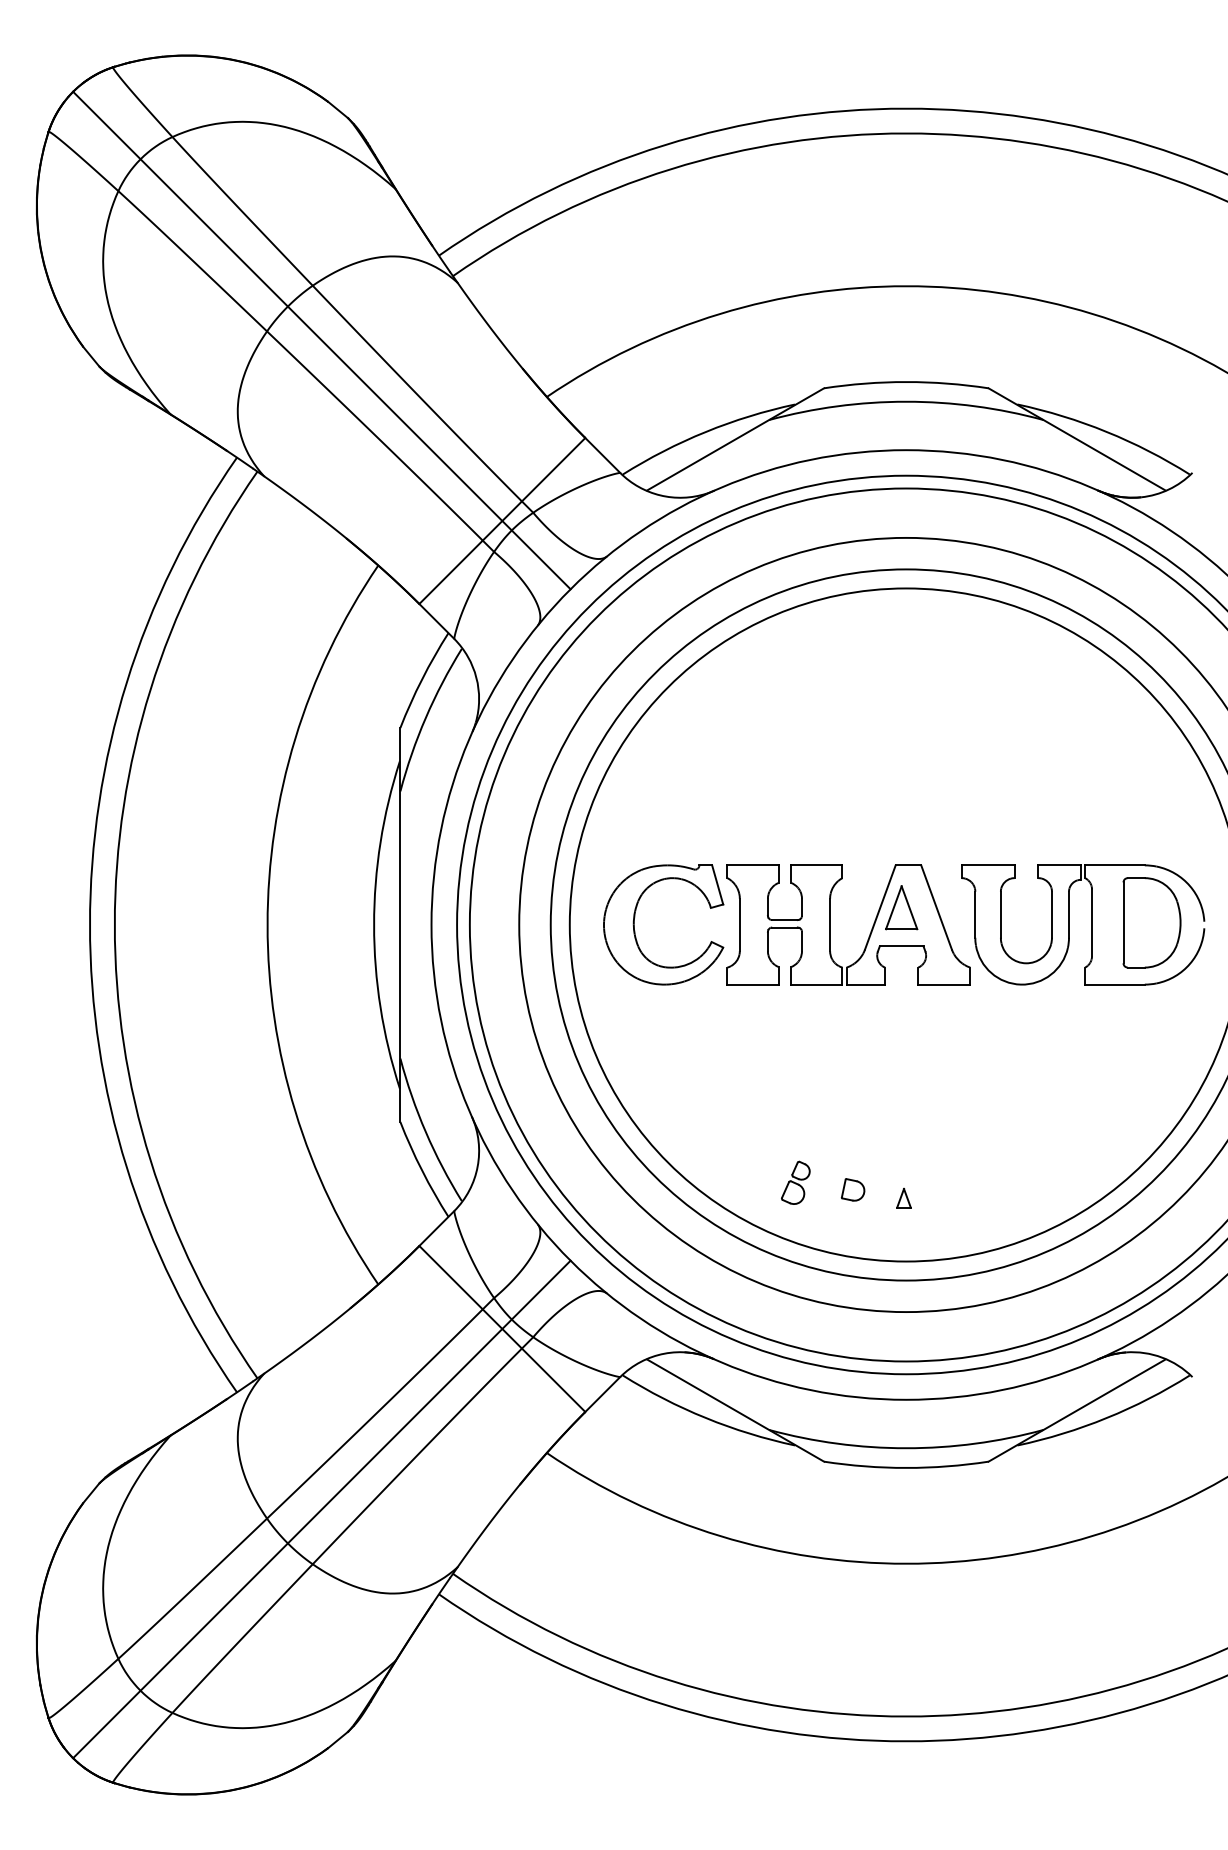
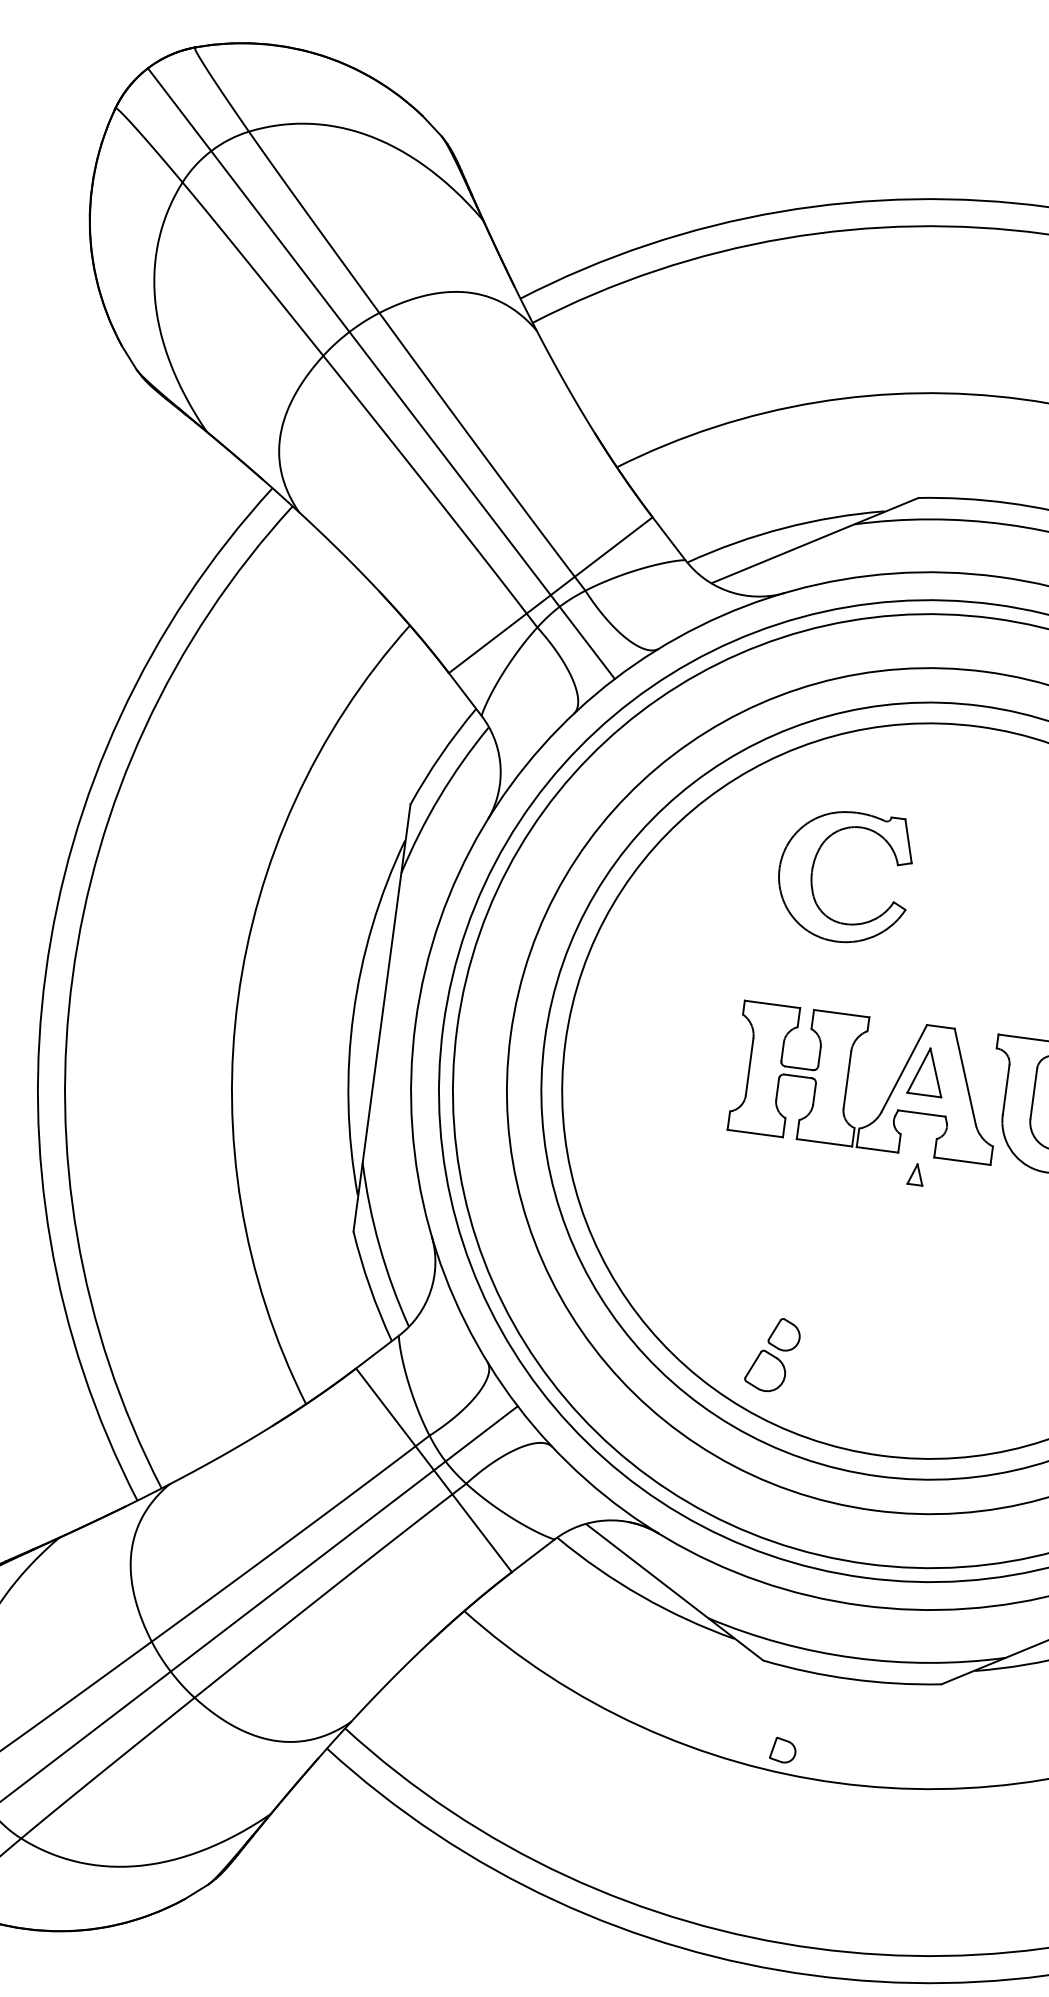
part: (635, 930) -> (812, 878), moved
part: (795, 1182) -> (772, 1354), size x1.6
part: (852, 1189) -> (782, 1750), moved
part: (903, 1197) -> (915, 1173), moved

